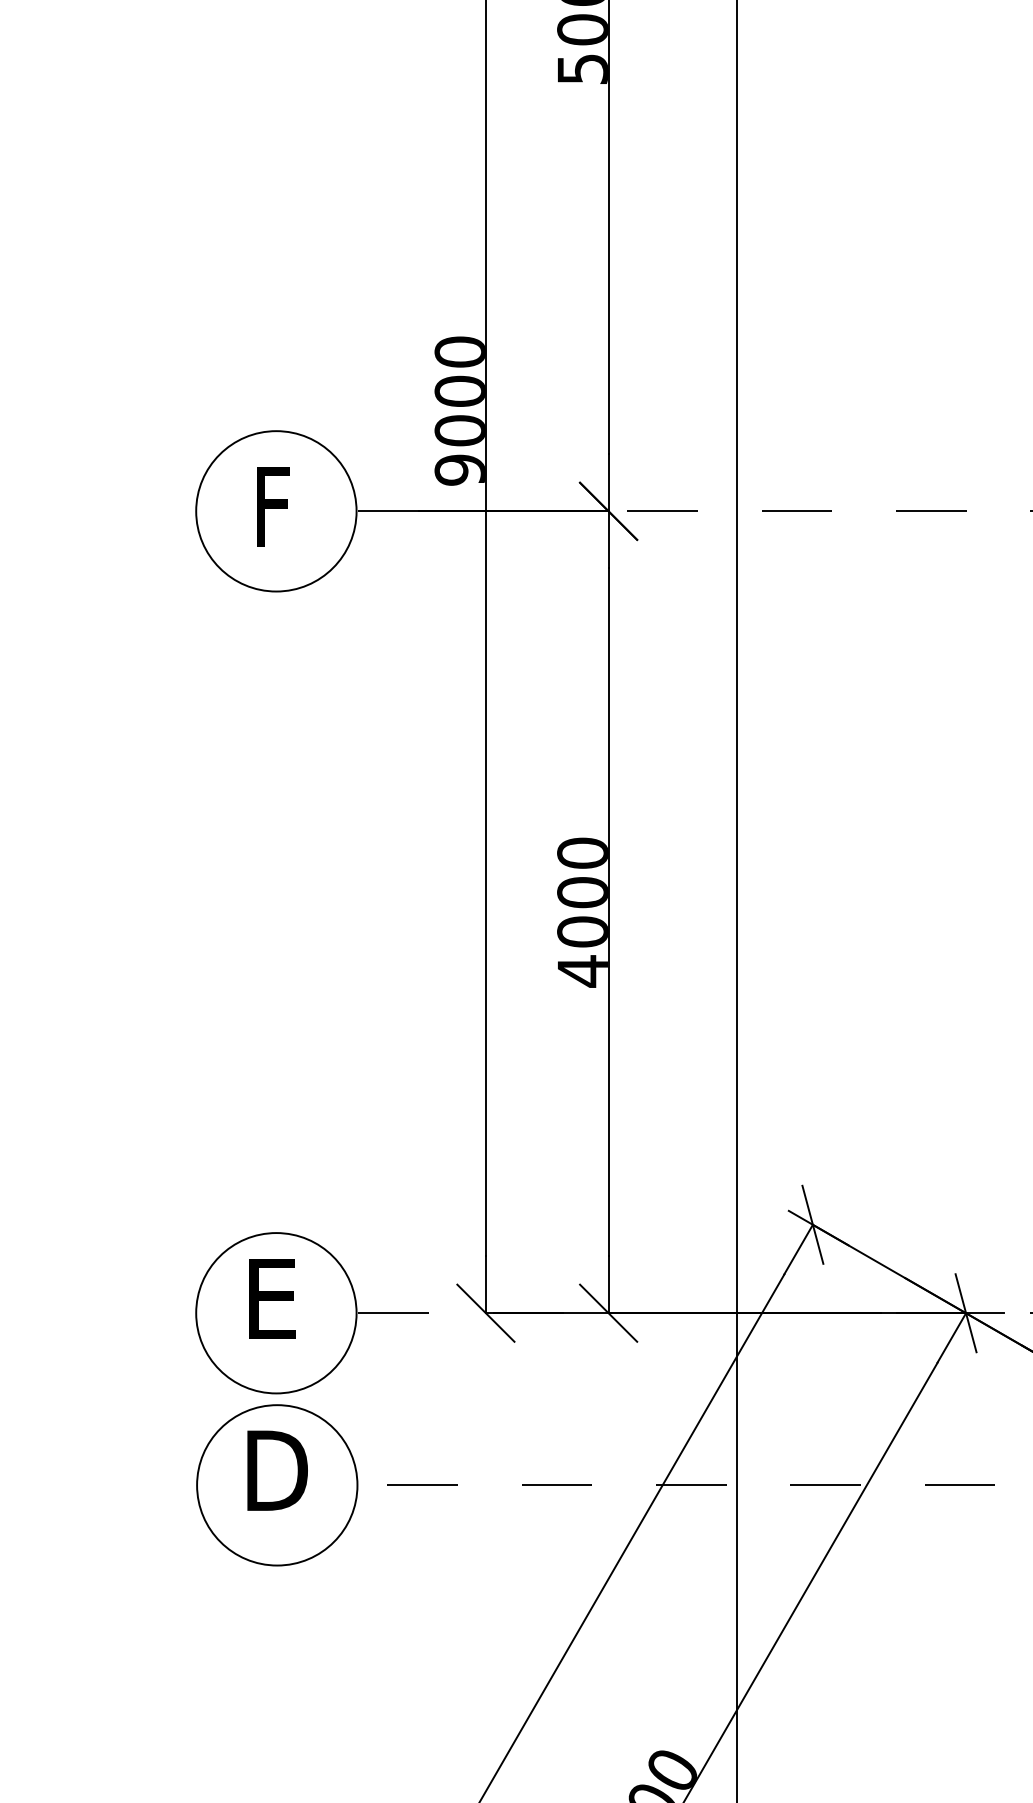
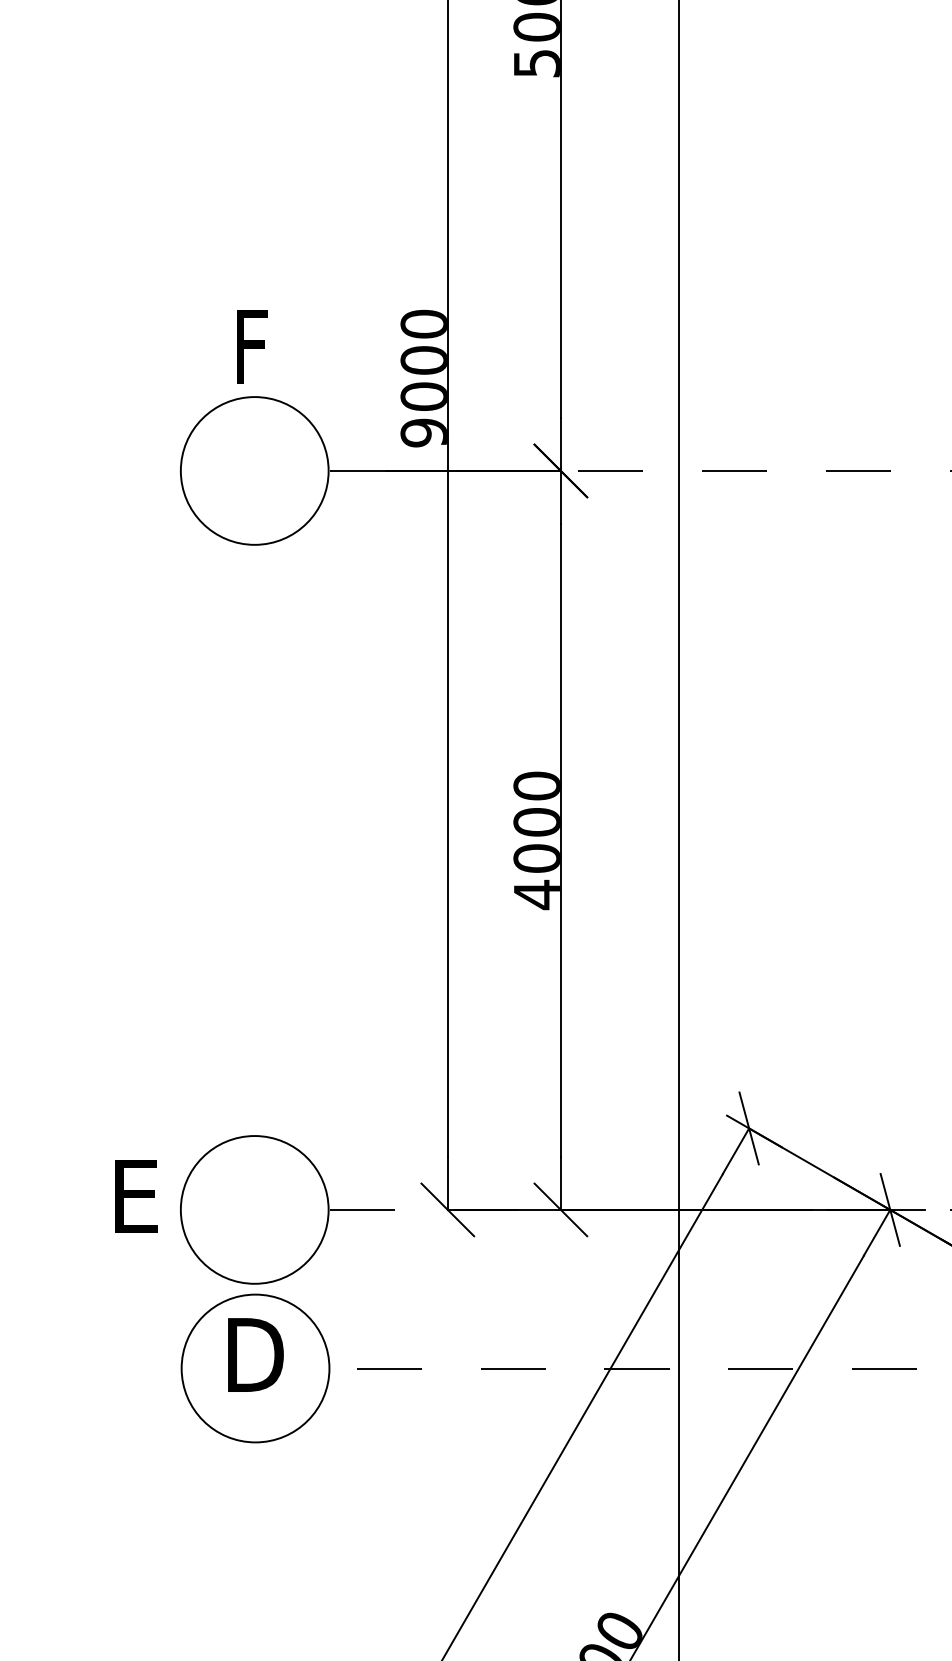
text: (273, 506) -> (252, 346), moved
text: (272, 1298) -> (135, 1196), moved

